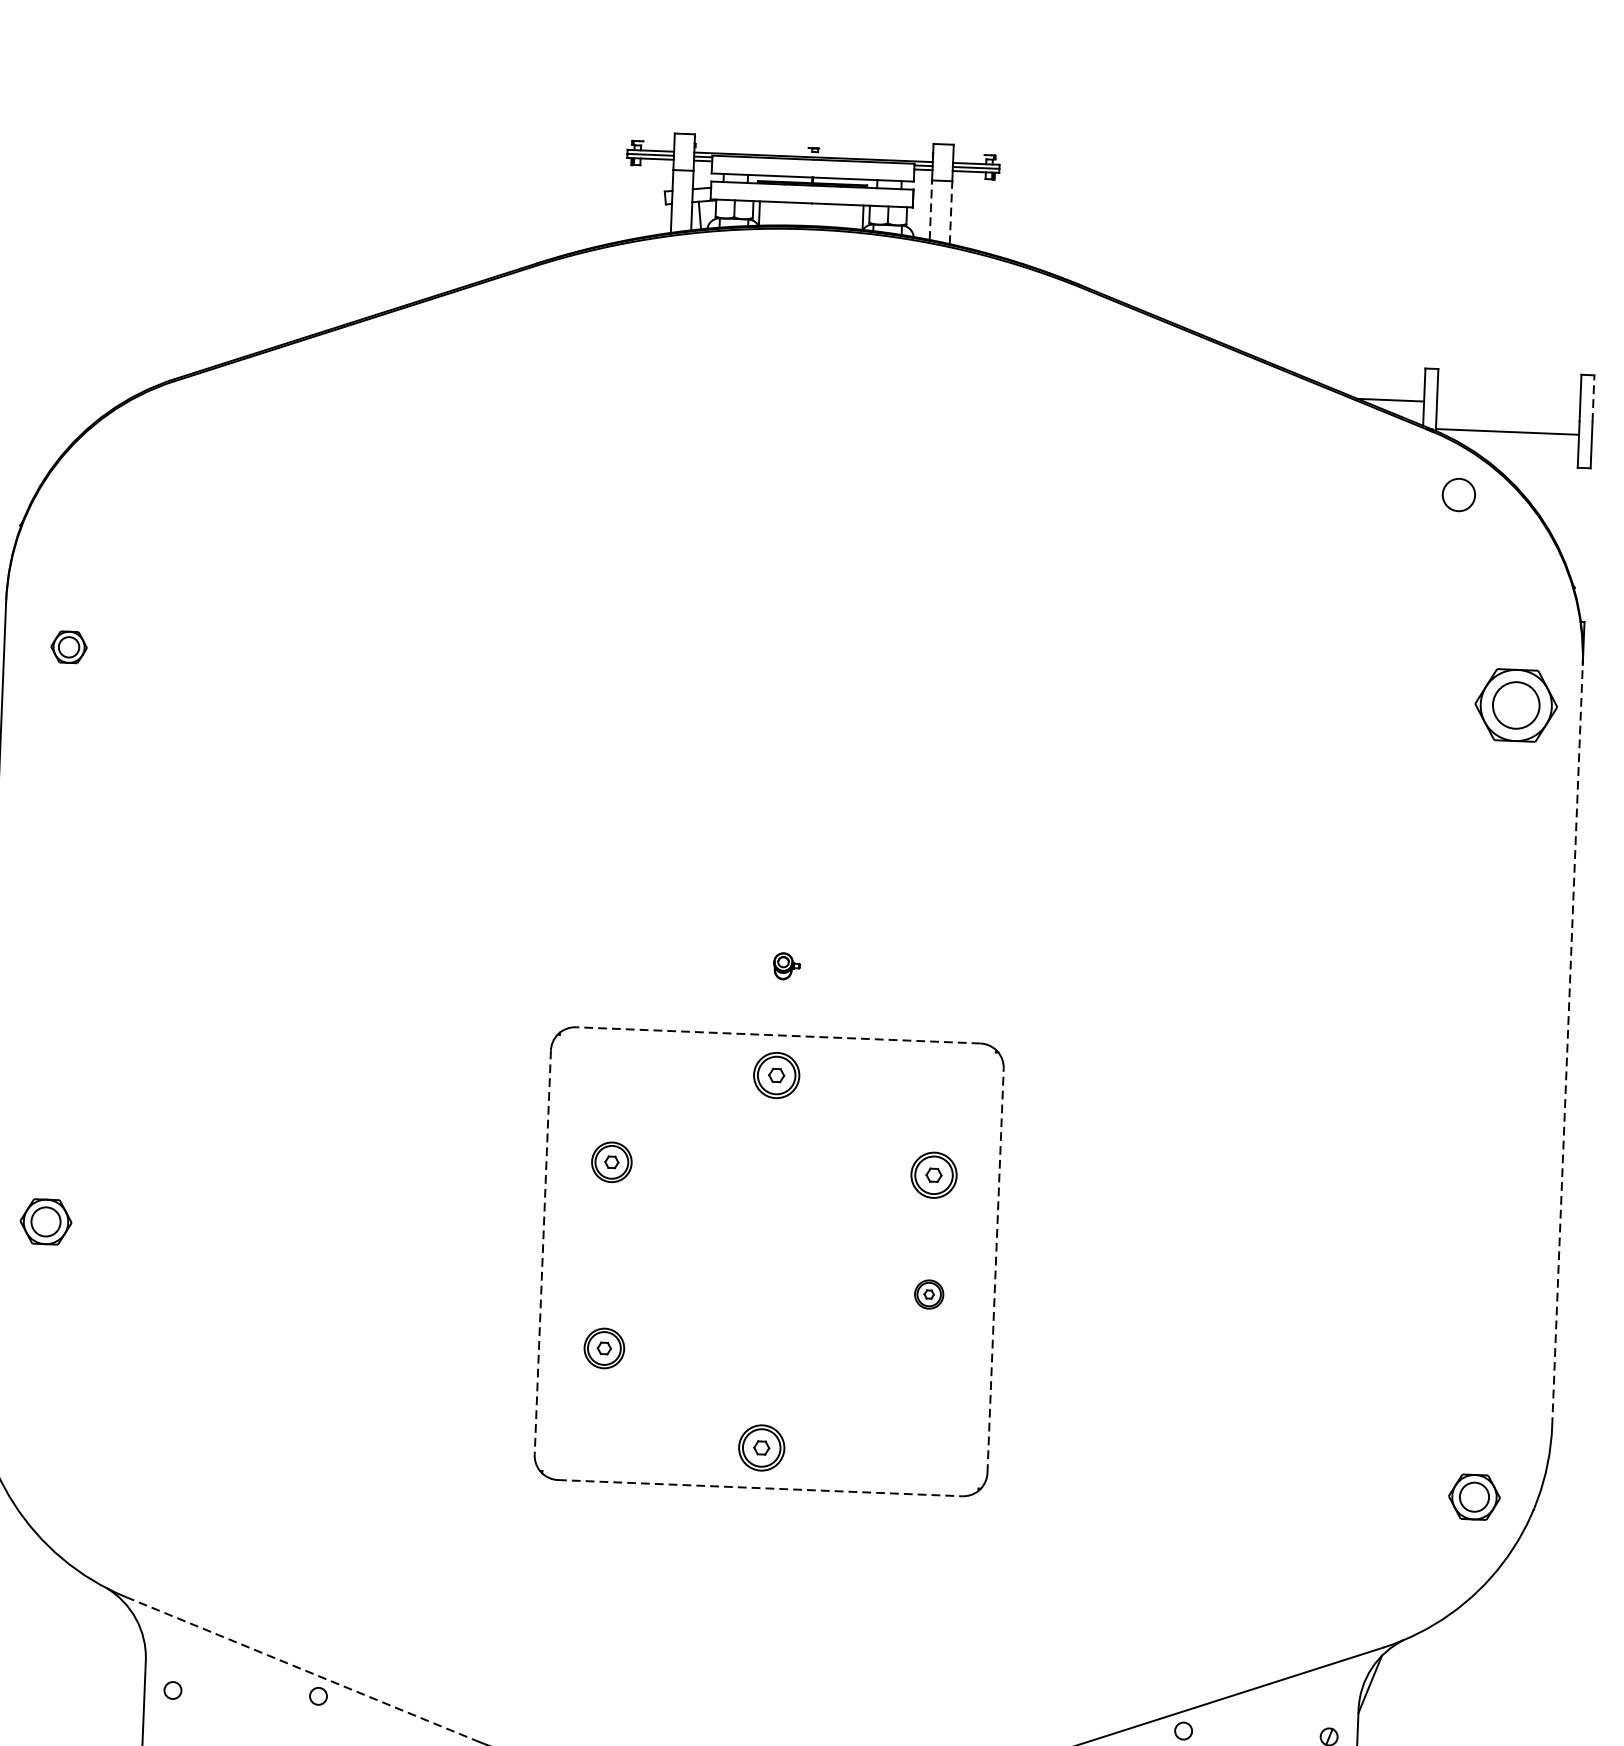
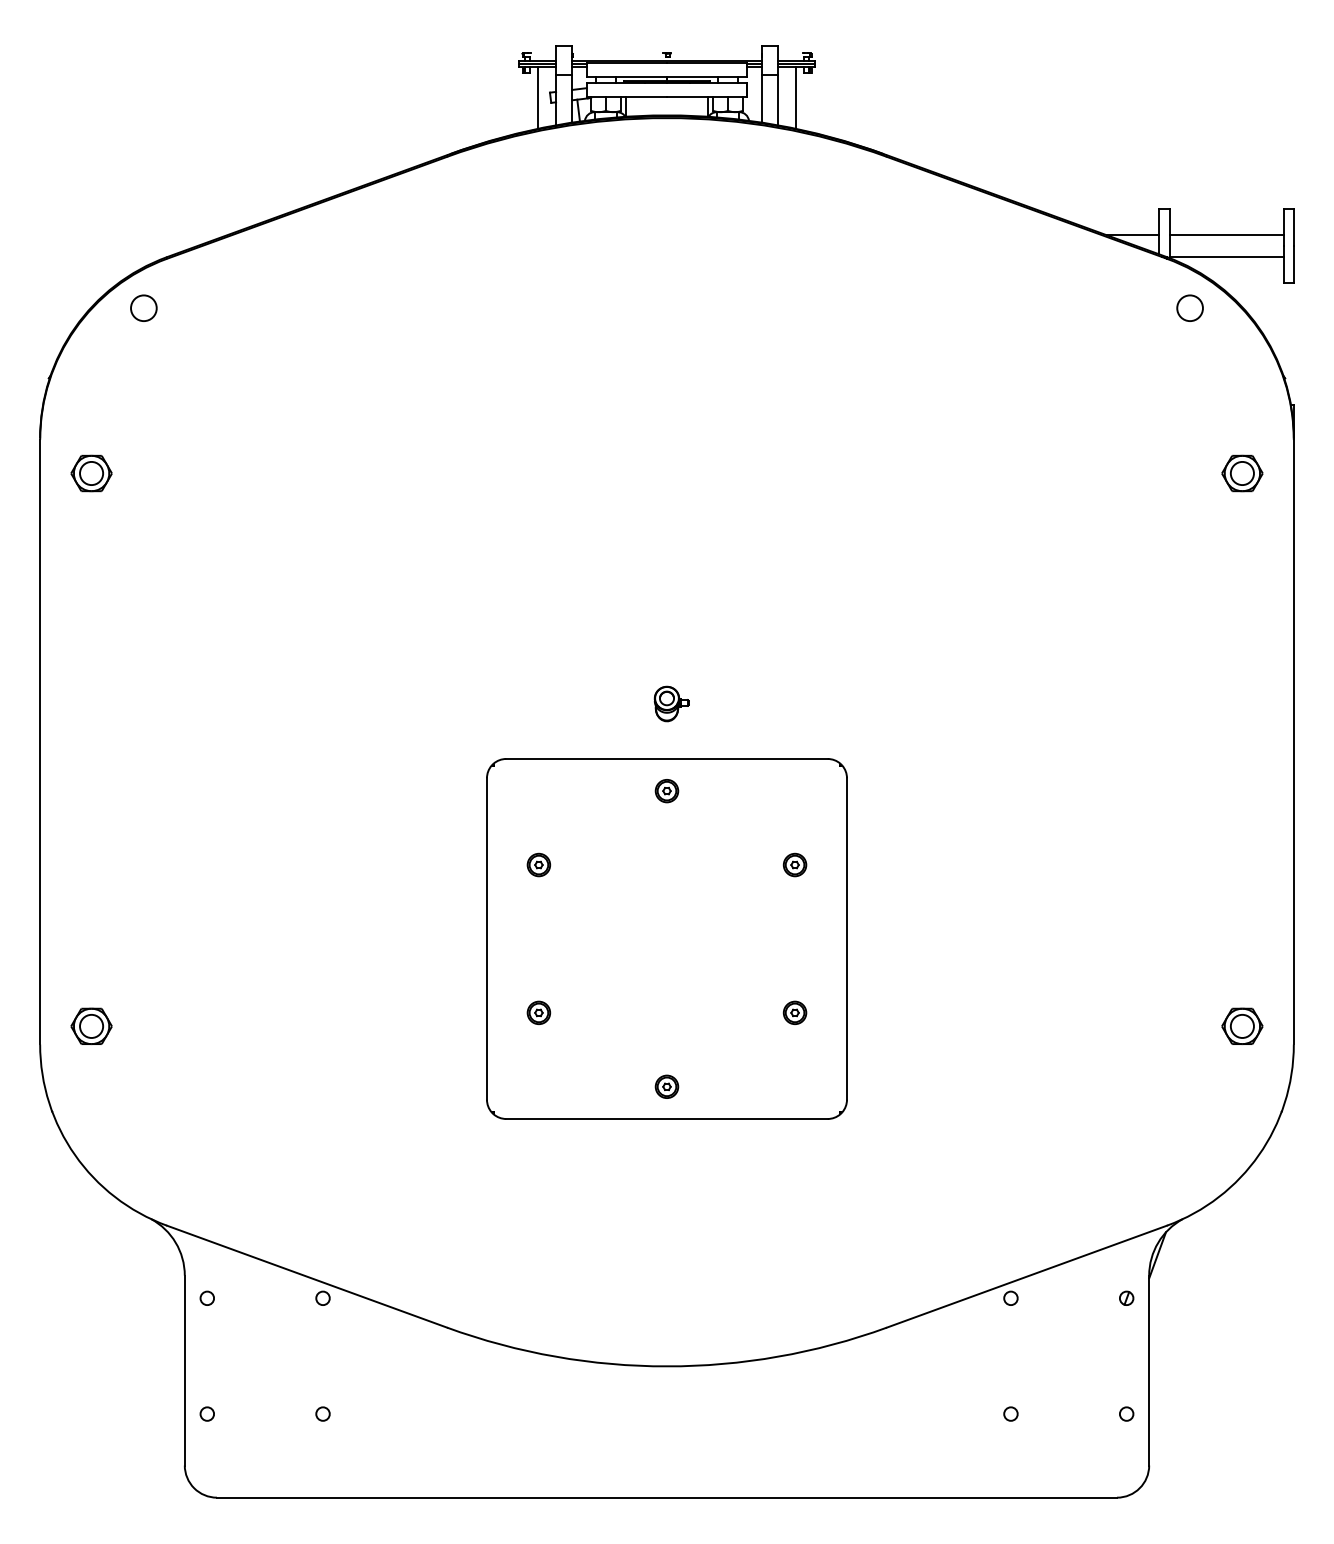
line: (648, 196) -> (537, 97), added
line: (930, 209) -> (761, 98), dashed -> solid
line: (974, 210) -> (796, 97), added
line: (950, 212) -> (777, 100), dashed -> solid
line: (1593, 397) -> (1293, 226), dashed -> solid
line: (1508, 405) -> (1226, 235), added
circle: (142, 441) -> (143, 307), added
part: (68, 647) -> (91, 473), size x1.43
part: (1516, 705) -> (1242, 473), size x0.62
part: (786, 965) -> (671, 703), size x1.67
line: (778, 1034) -> (667, 758), dashed -> solid
line: (1567, 1045) -> (1293, 741), dashed -> solid
part: (776, 1076) -> (666, 791), size x0.62
part: (611, 1161) -> (538, 864), size x0.71
part: (933, 1174) -> (794, 864), size x0.62
part: (45, 1220) -> (91, 1025), moved
line: (542, 1252) -> (486, 938), dashed -> solid
line: (996, 1270) -> (847, 938), dashed -> solid
part: (928, 1294) -> (794, 1012), moved
part: (603, 1347) -> (538, 1012), size x0.71
part: (761, 1447) -> (666, 1086), size x0.62
line: (760, 1488) -> (667, 1119), dashed -> solid
part: (1474, 1496) -> (1242, 1025), moved
line: (300, 1668) -> (307, 1276), dashed -> solid

